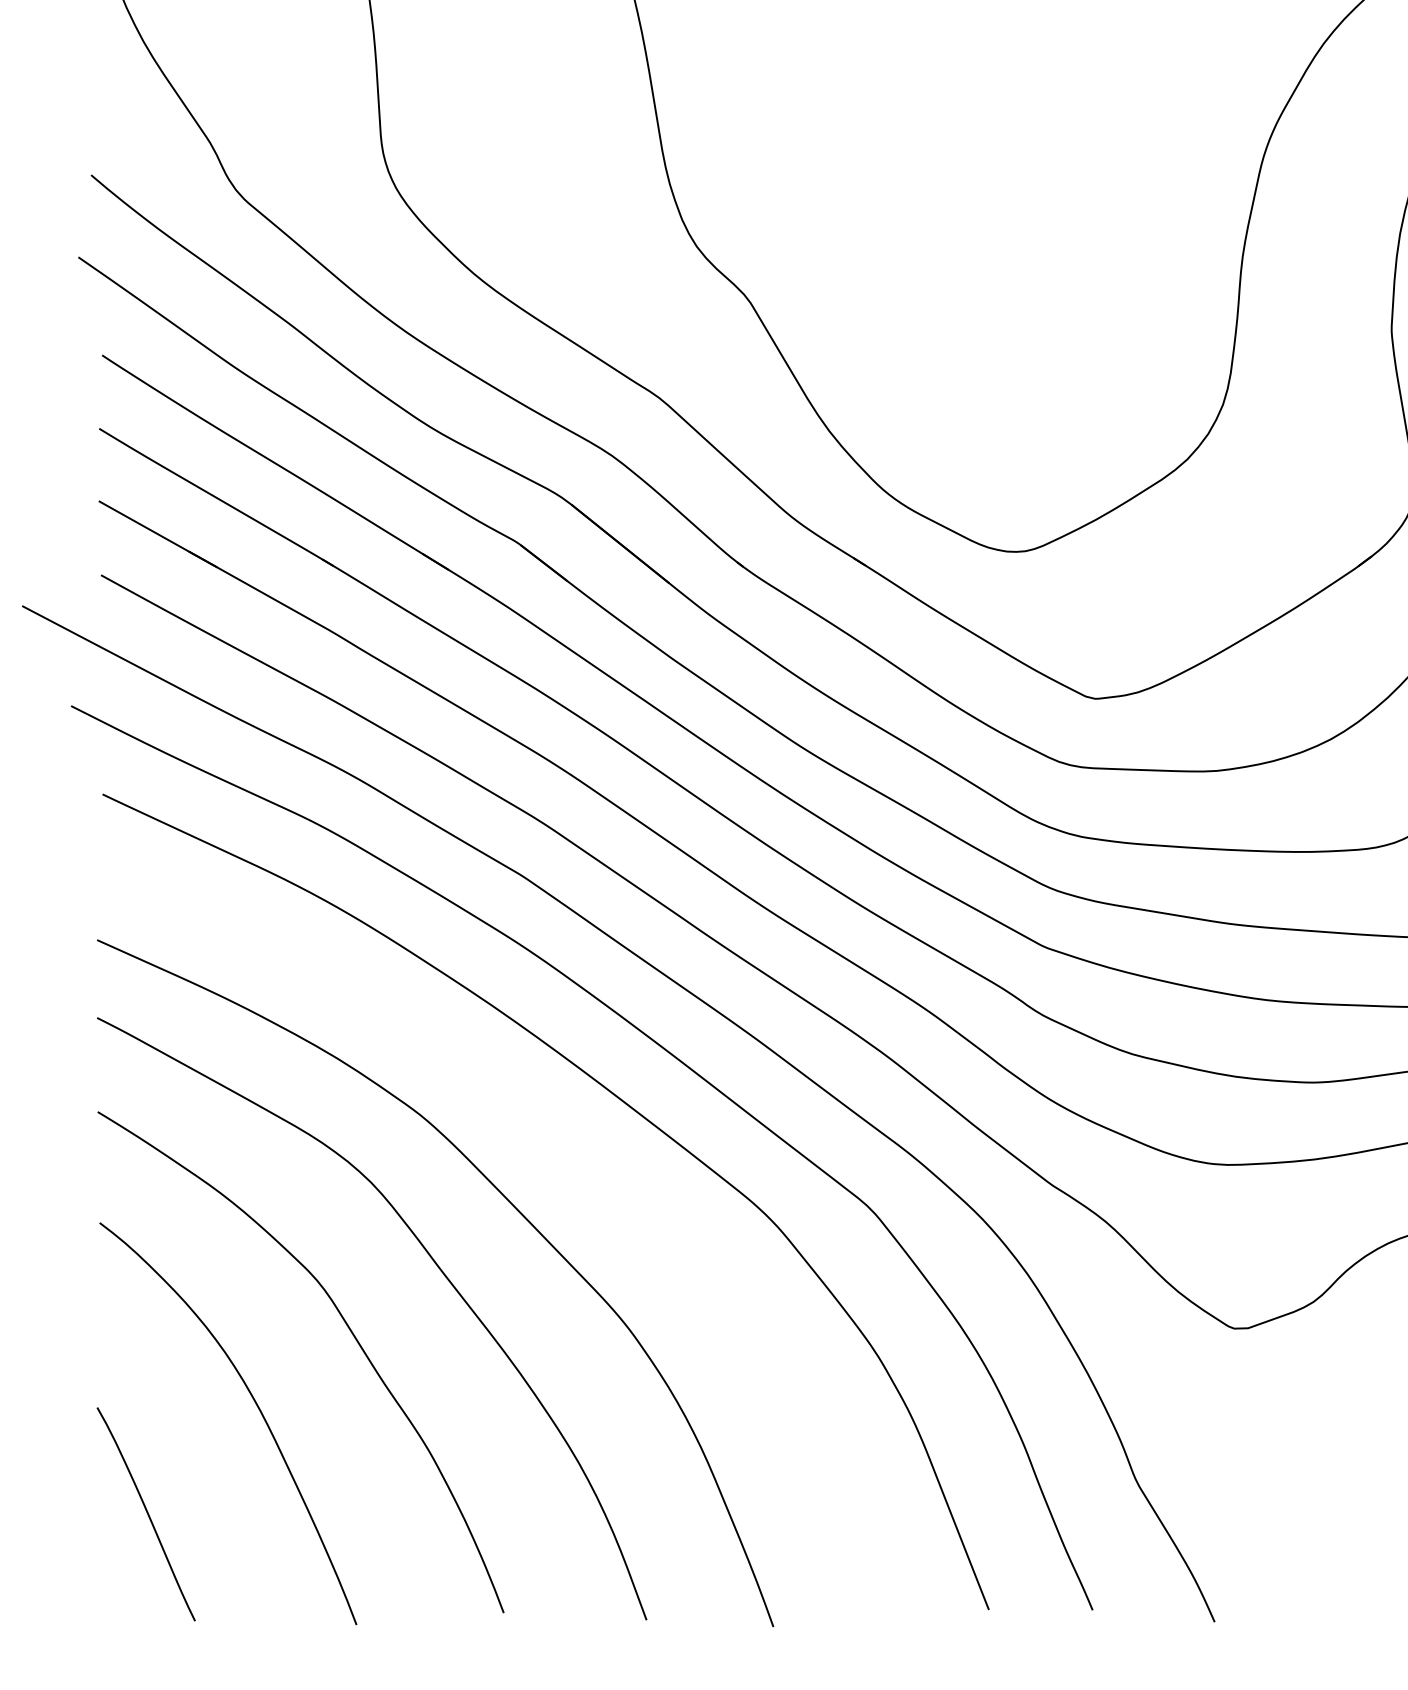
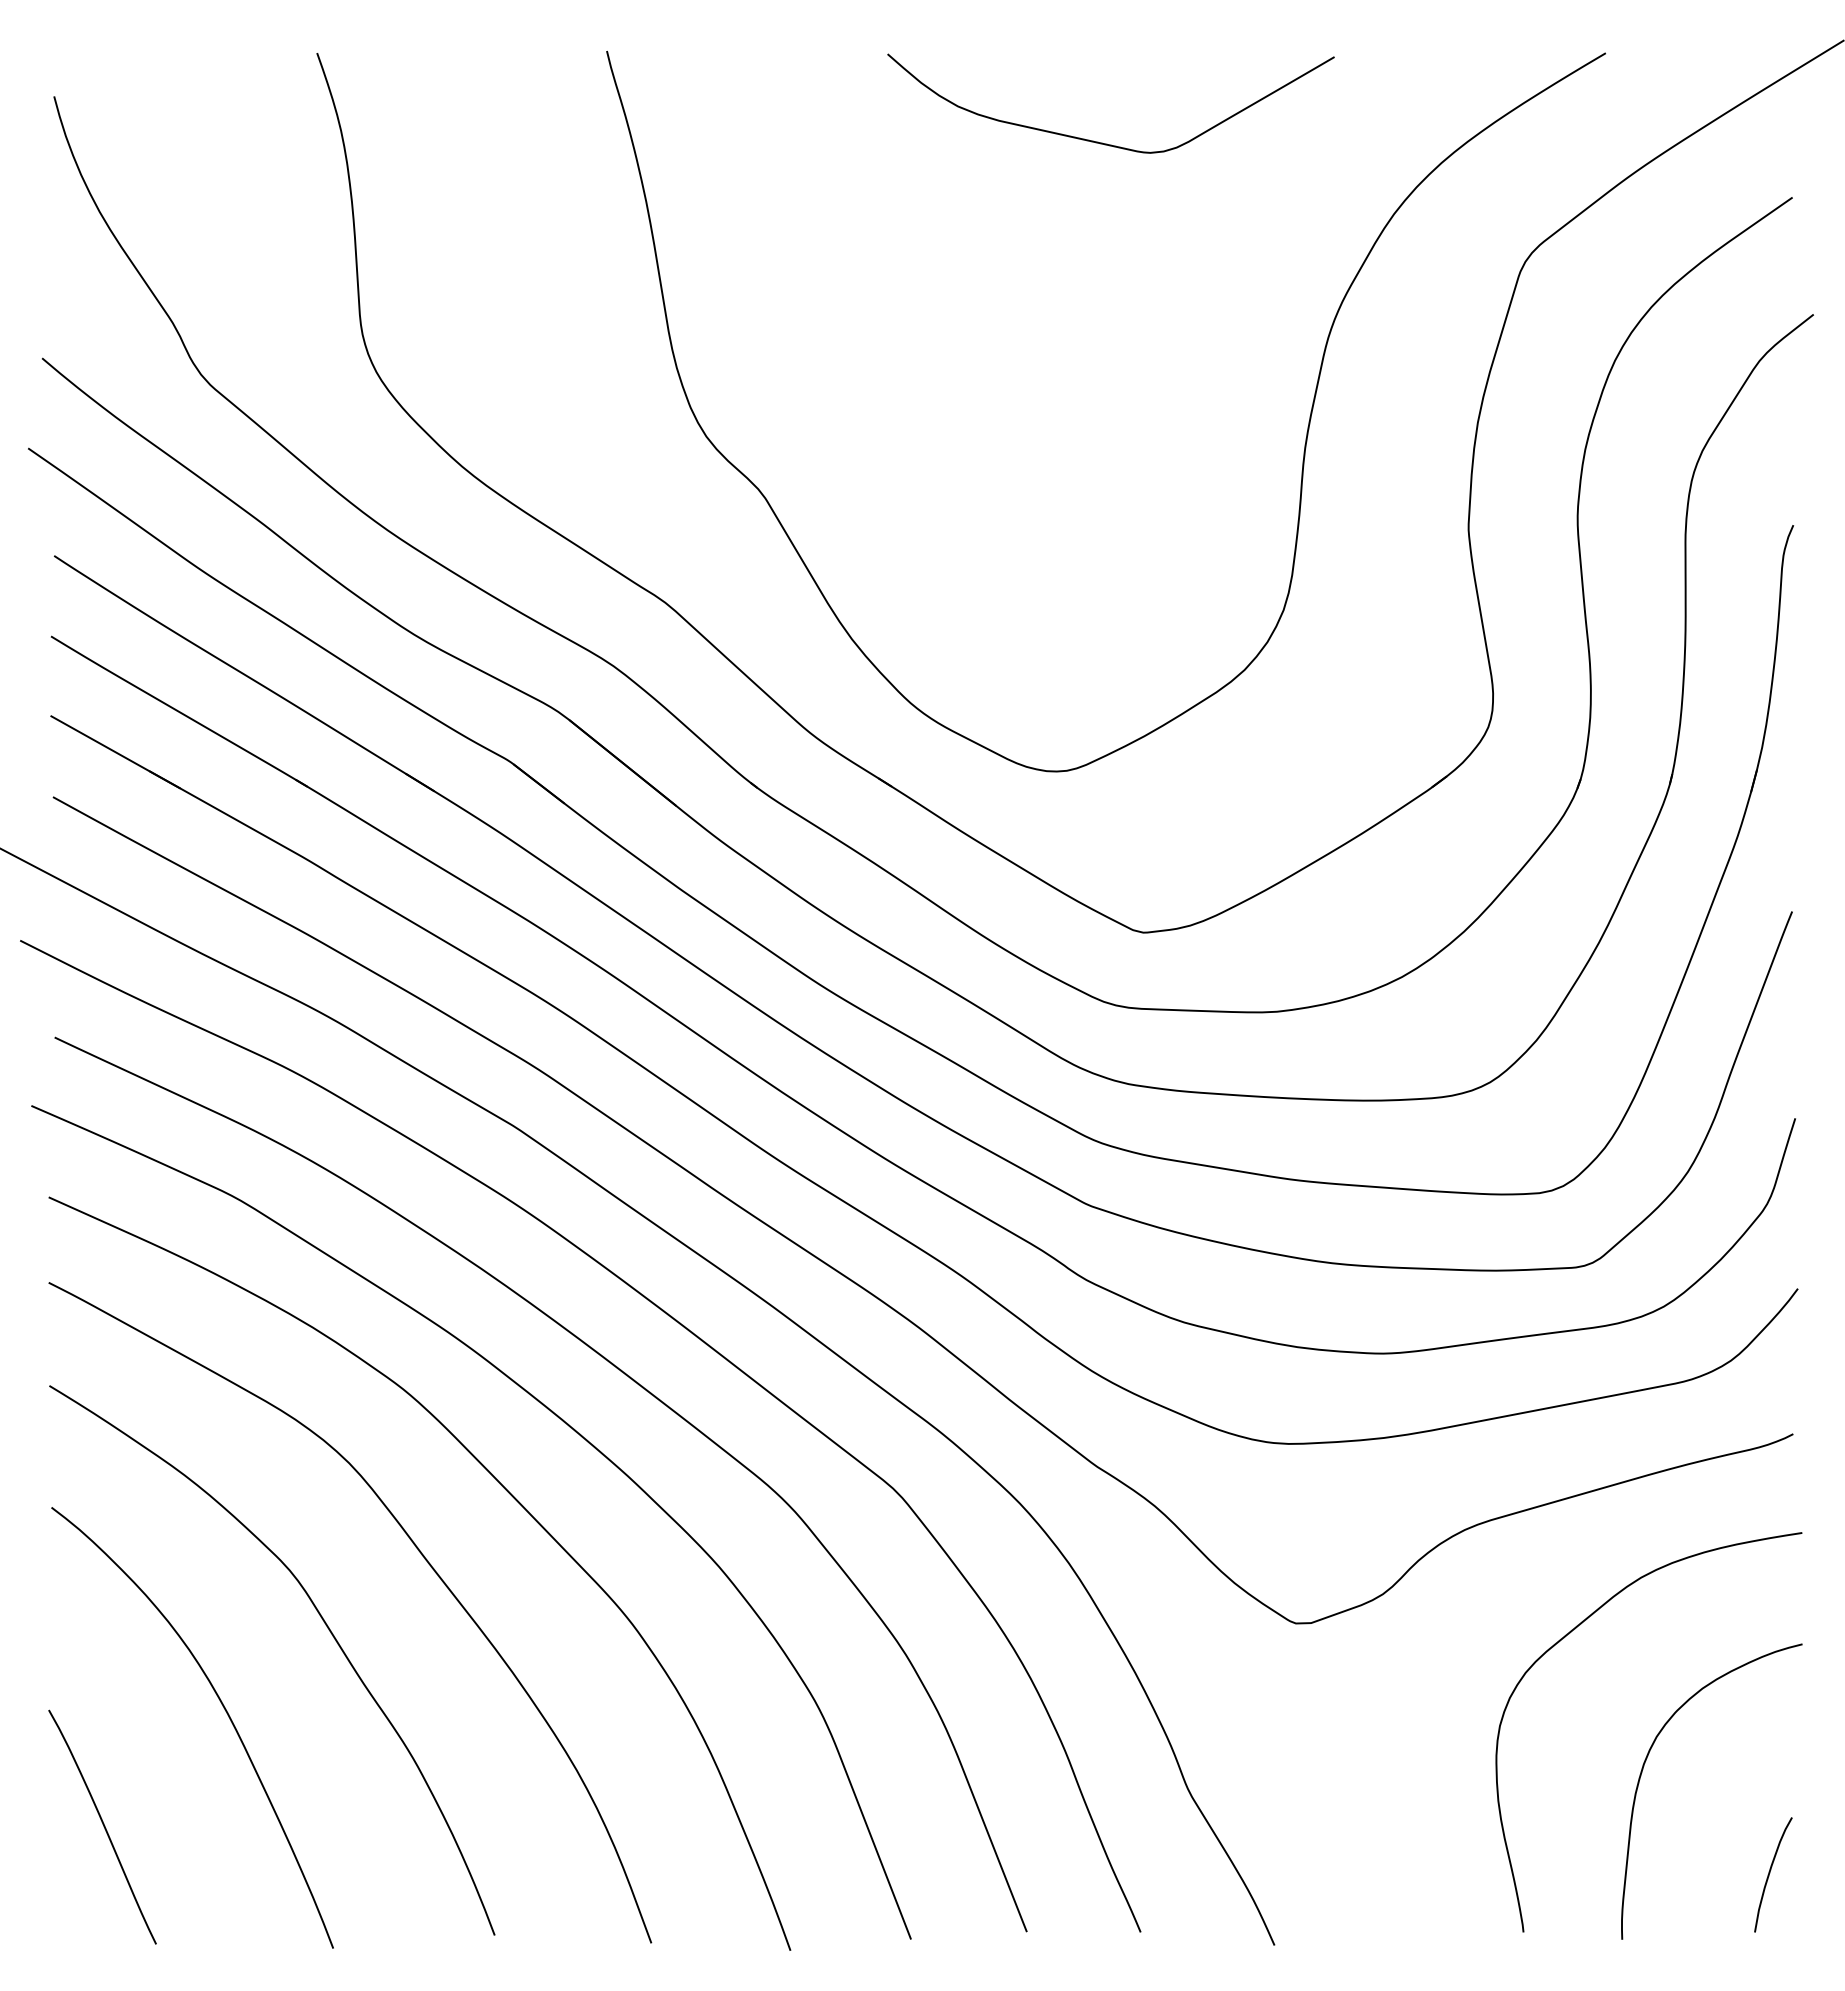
curve: (561, 1141) -> (558, 1418), added

